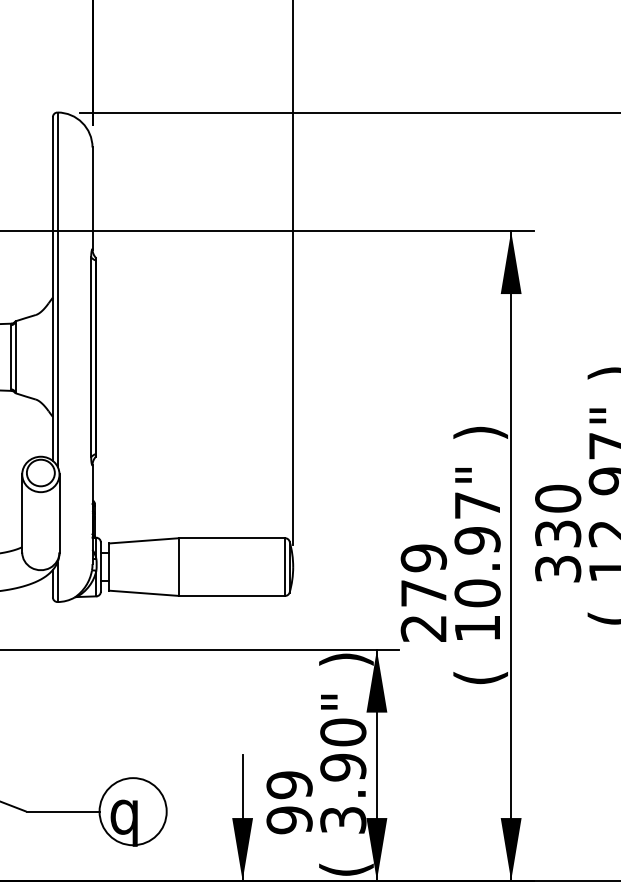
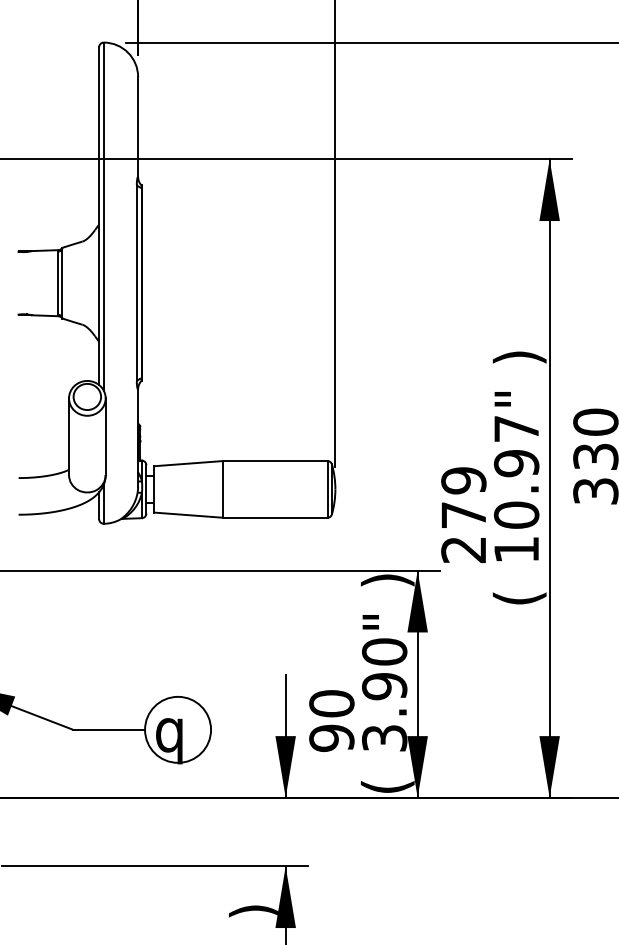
text: (289, 784) -> (331, 703), 99 -> 90

